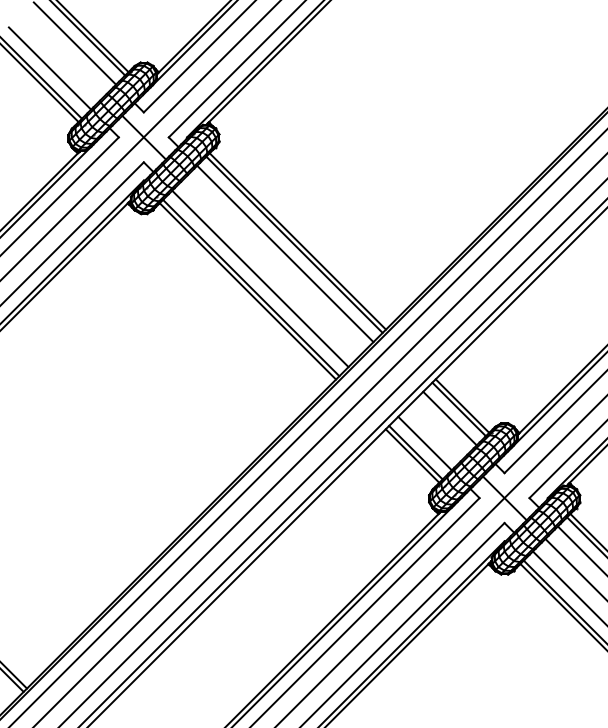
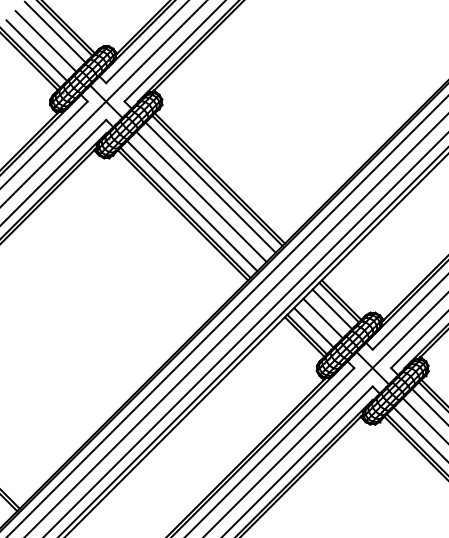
line: (62, 55) -> (46, 41), added
line: (272, 266) -> (201, 196), added
line: (437, 430) -> (323, 318), added

